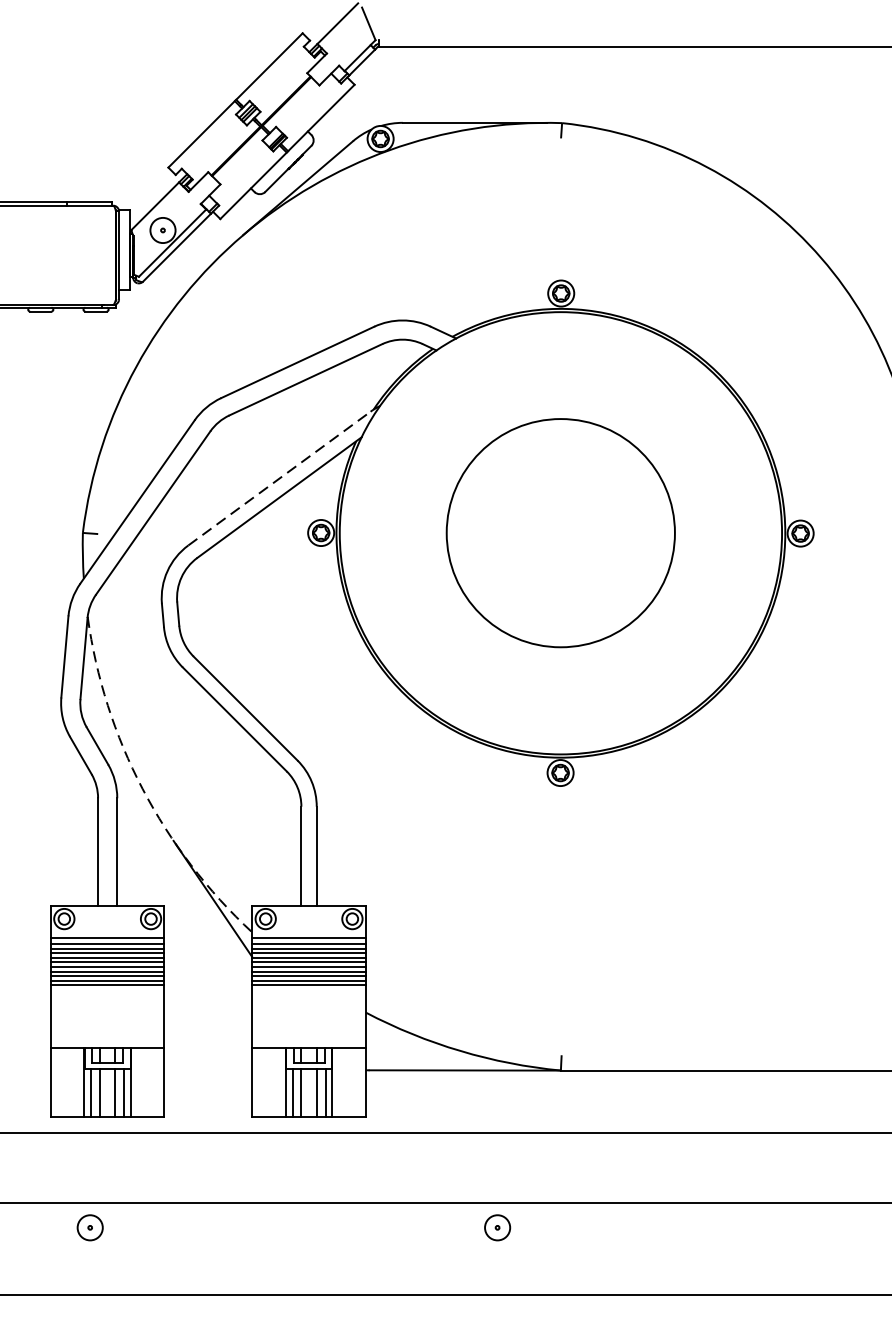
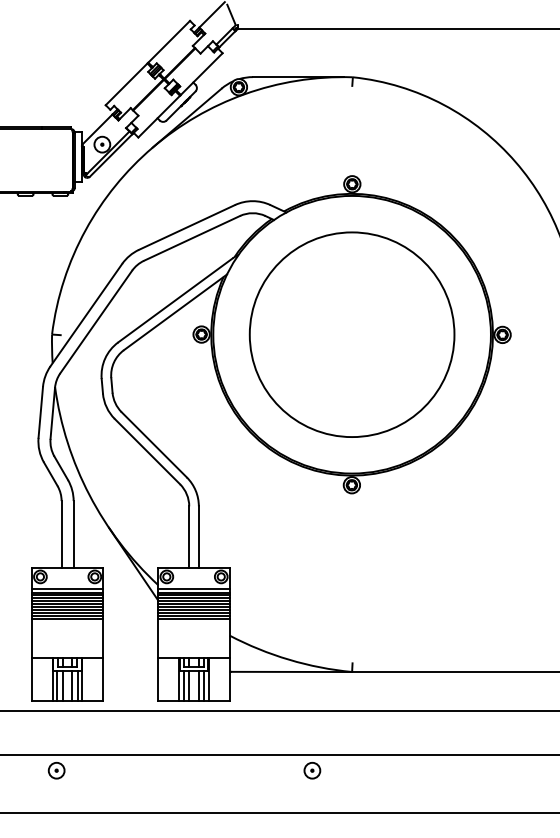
line: (279, 478) -> (175, 300), dashed -> solid
circle: (559, 532) -> (351, 334), size x1.43
arc: (142, 789) -> (89, 495), dashed -> solid

